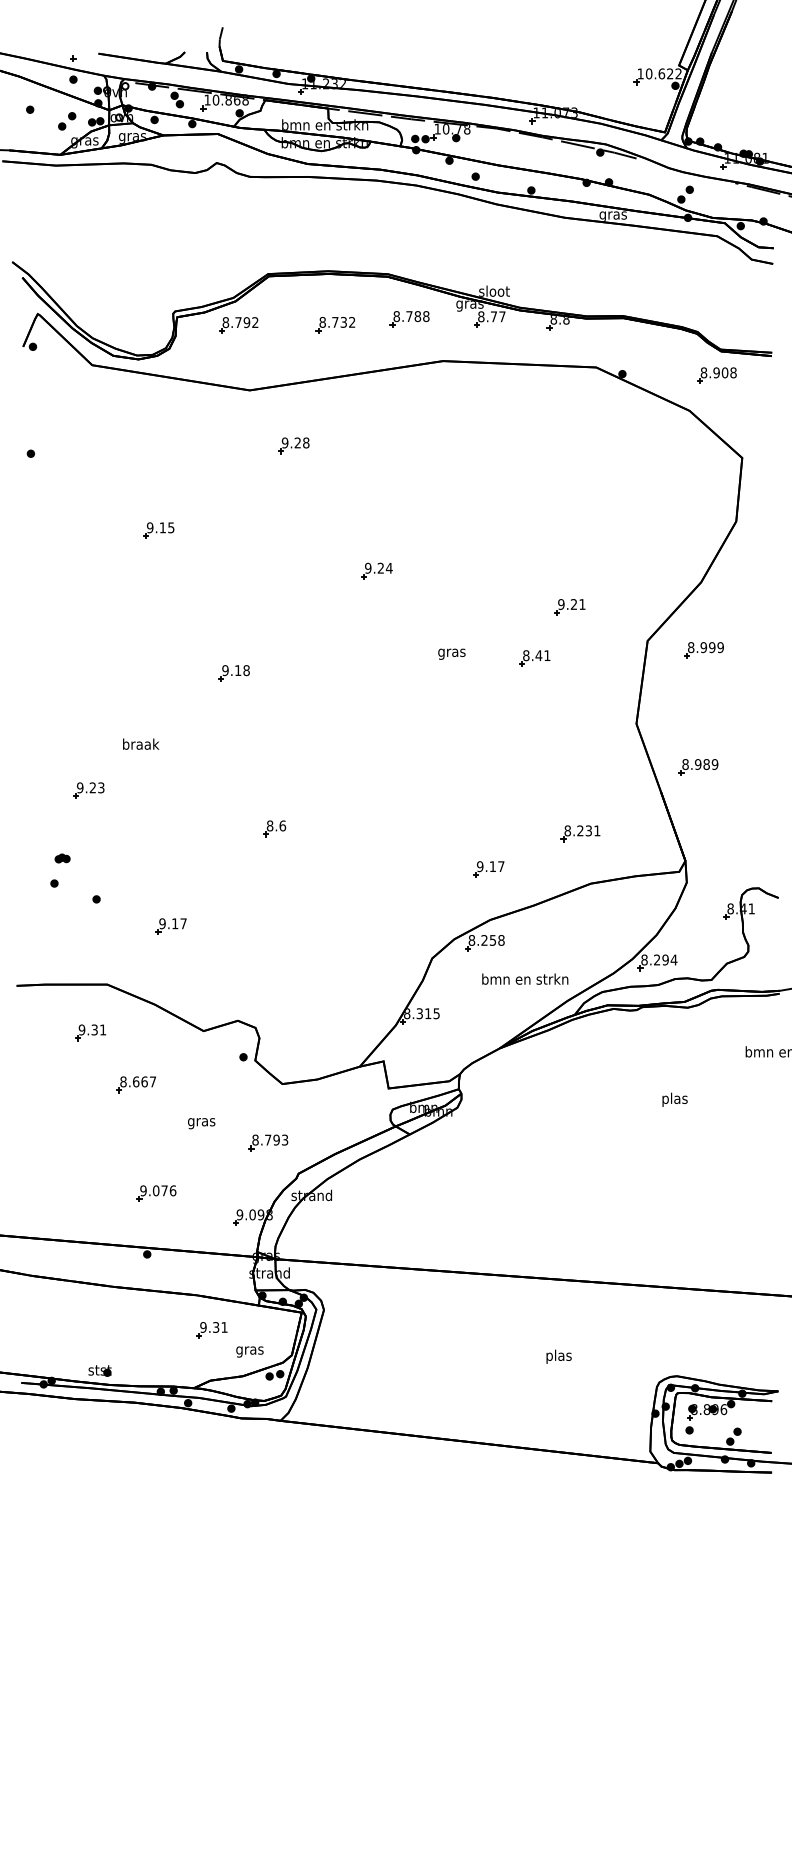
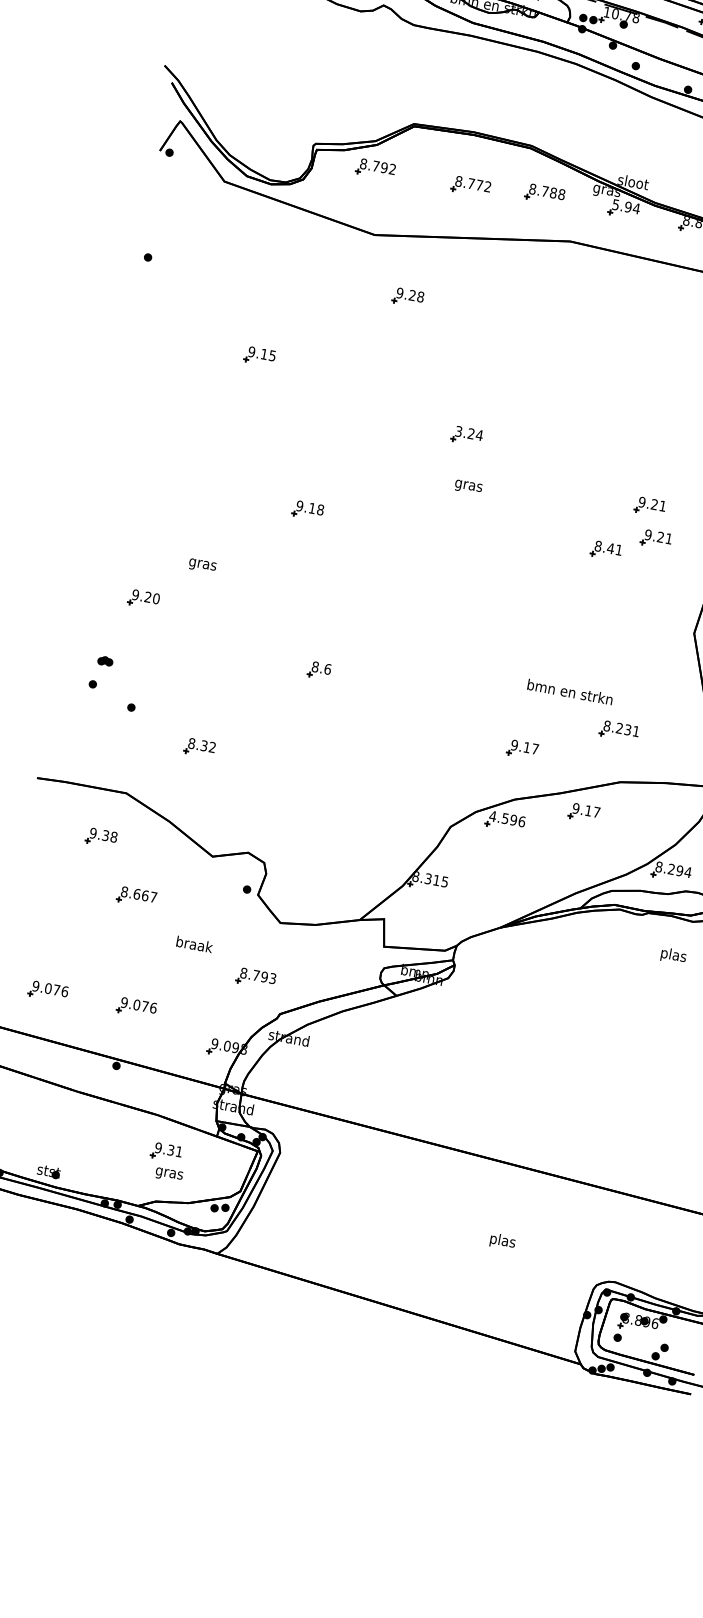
text: (491, 316) -> (625, 206), 8.77 -> 5.94
text: (343, 321) -> (479, 184), 8.732 -> 8.772
text: (368, 568) -> (459, 431), 9.24 -> 3.24
part: (581, 638) -> (655, 539), added
text: (451, 653) -> (468, 486), moved
text: (141, 745) -> (203, 564), braak -> gras
text: (101, 787) -> (156, 598), 9.23 -> 9.20
part: (560, 920) -> (583, 812), added
text: (172, 923) -> (201, 745), 9.17 -> 8.32
text: (486, 940) -> (507, 819), 8.258 -> 4.596
text: (525, 978) -> (570, 691), moved
text: (102, 1029) -> (113, 836), 9.31 -> 9.38
text: (674, 1099) -> (673, 955), moved
text: (202, 1122) -> (194, 946), gras -> braak
part: (66, 1193) -> (48, 991), added
text: (249, 1351) -> (168, 1174), moved

